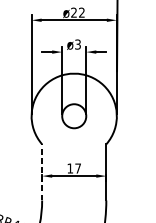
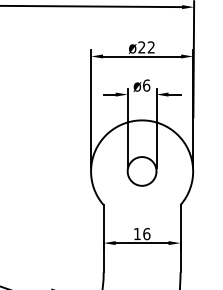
text: (77, 44) -> (146, 85), ø3 -> ø6
text: (77, 168) -> (146, 233), 17 -> 16
line: (42, 172) -> (103, 238), dashed -> solid

